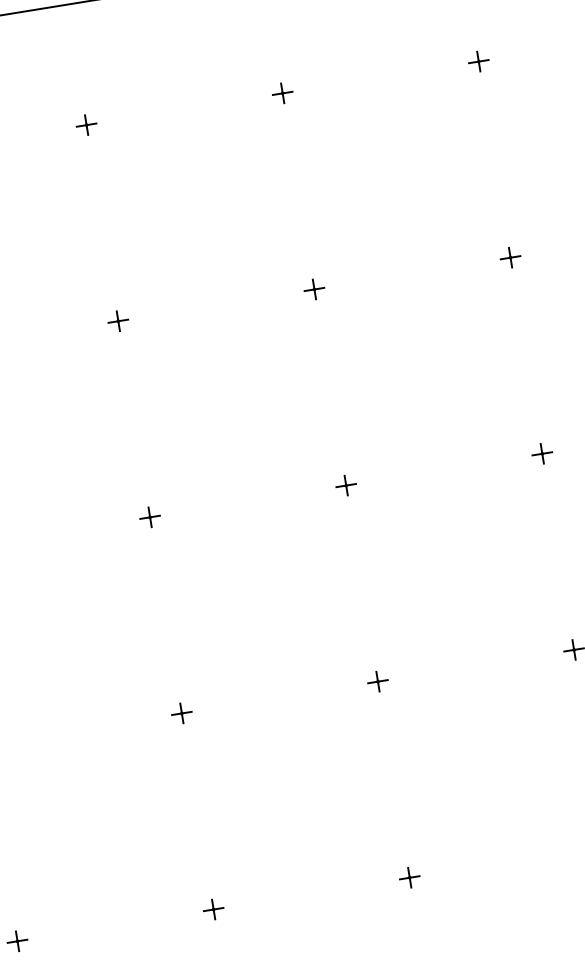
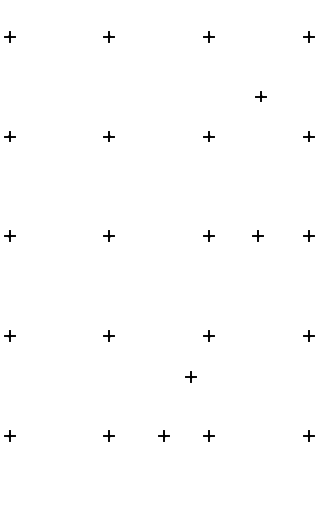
part: (402, 194) -> (260, 96), added
part: (440, 468) -> (257, 235), added
part: (353, 766) -> (190, 376), added
part: (319, 891) -> (163, 435), added

